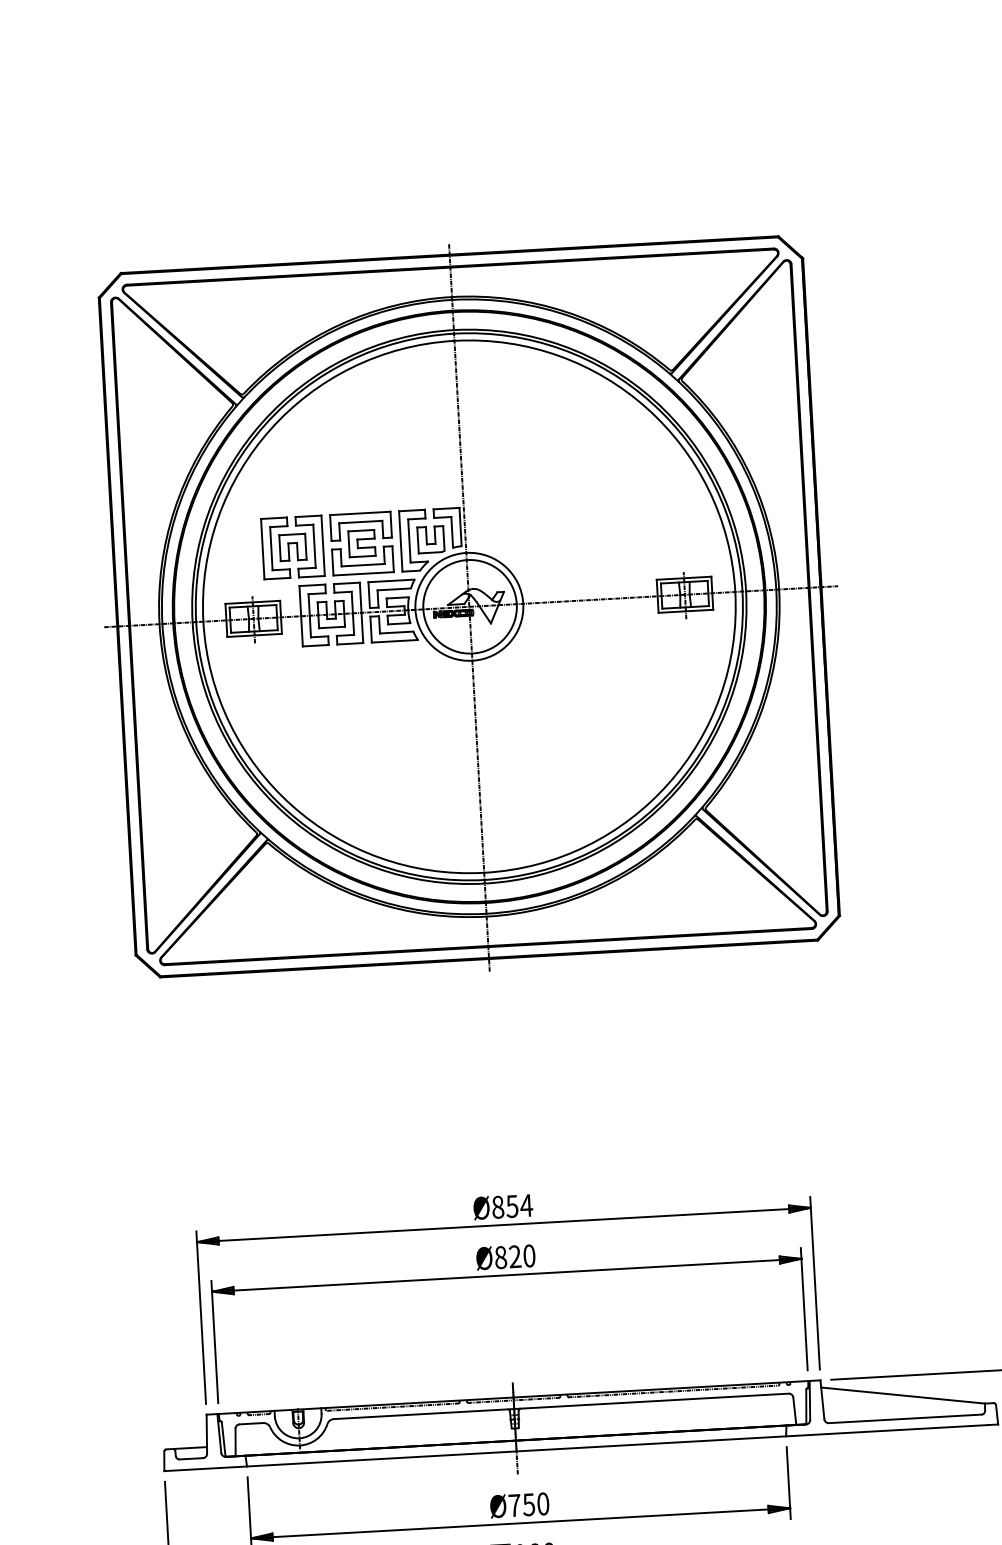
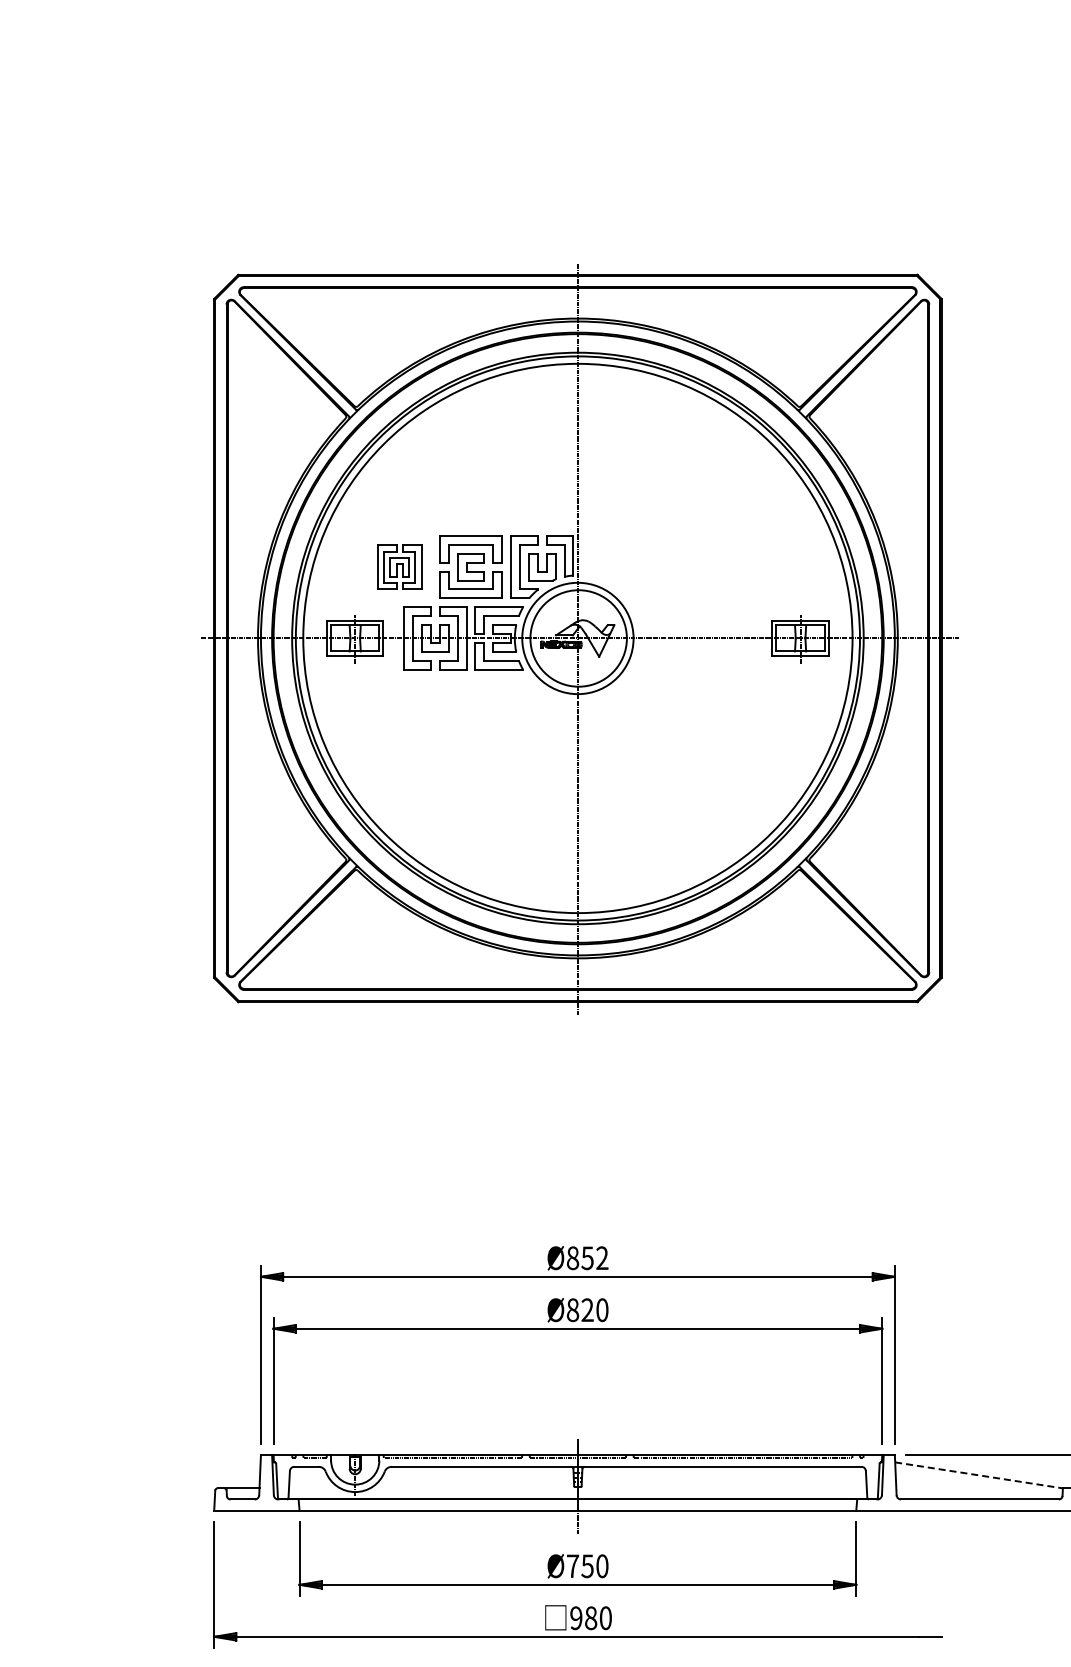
part: (292, 546) -> (399, 566), size x0.7
text: (525, 1205) -> (601, 1257), Ø854 -> Ø852
line: (903, 1395) -> (979, 1475), solid -> dashed

